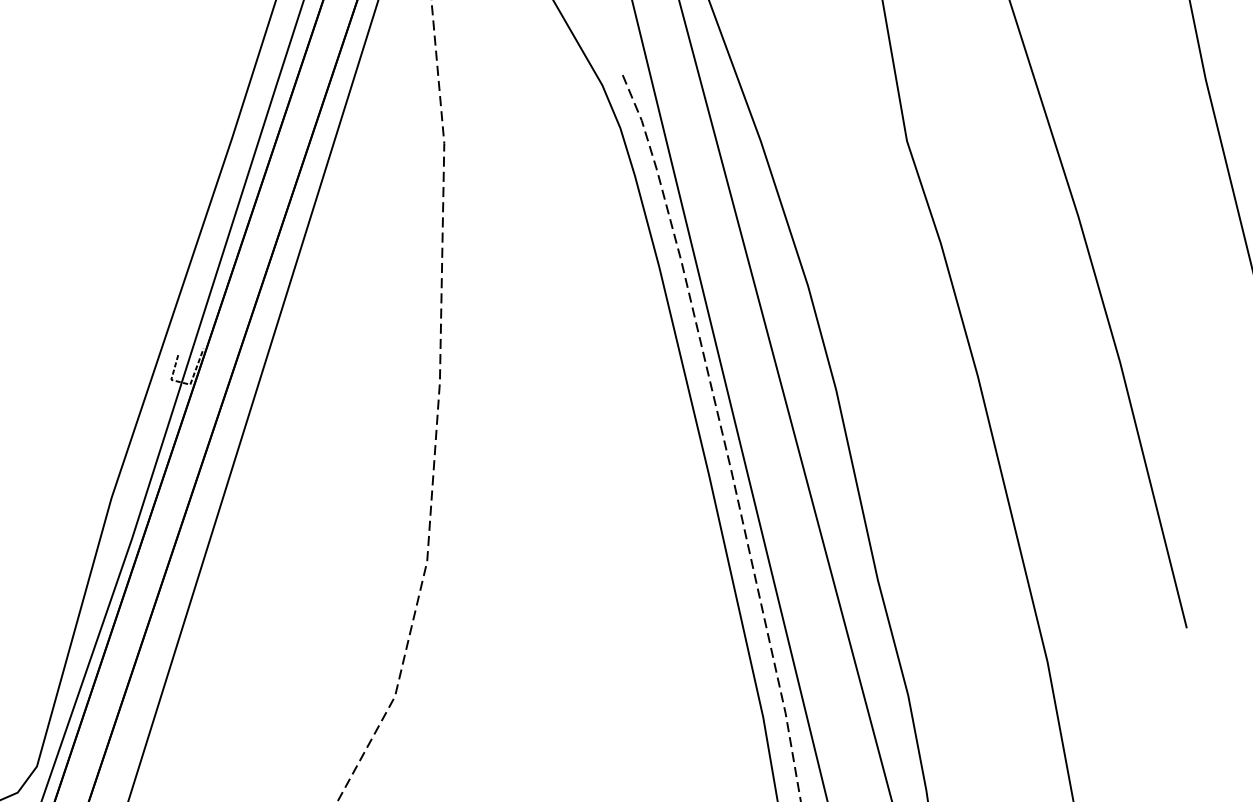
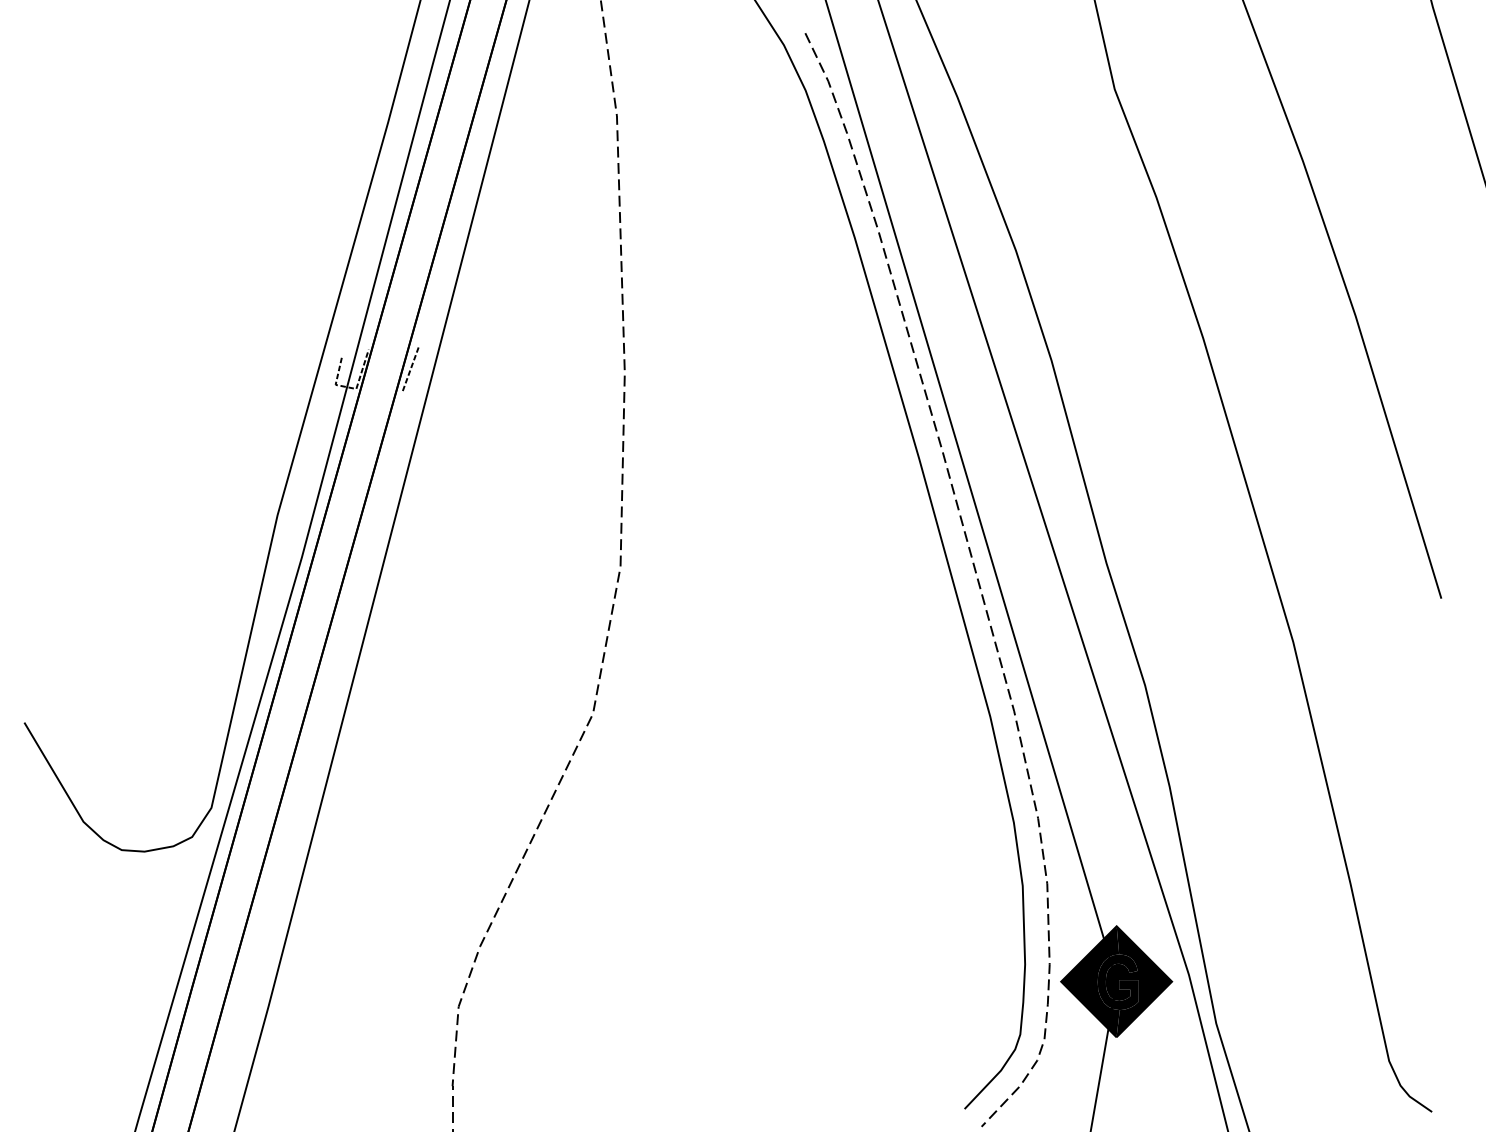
line: (241, 369) -> (410, 370), added

